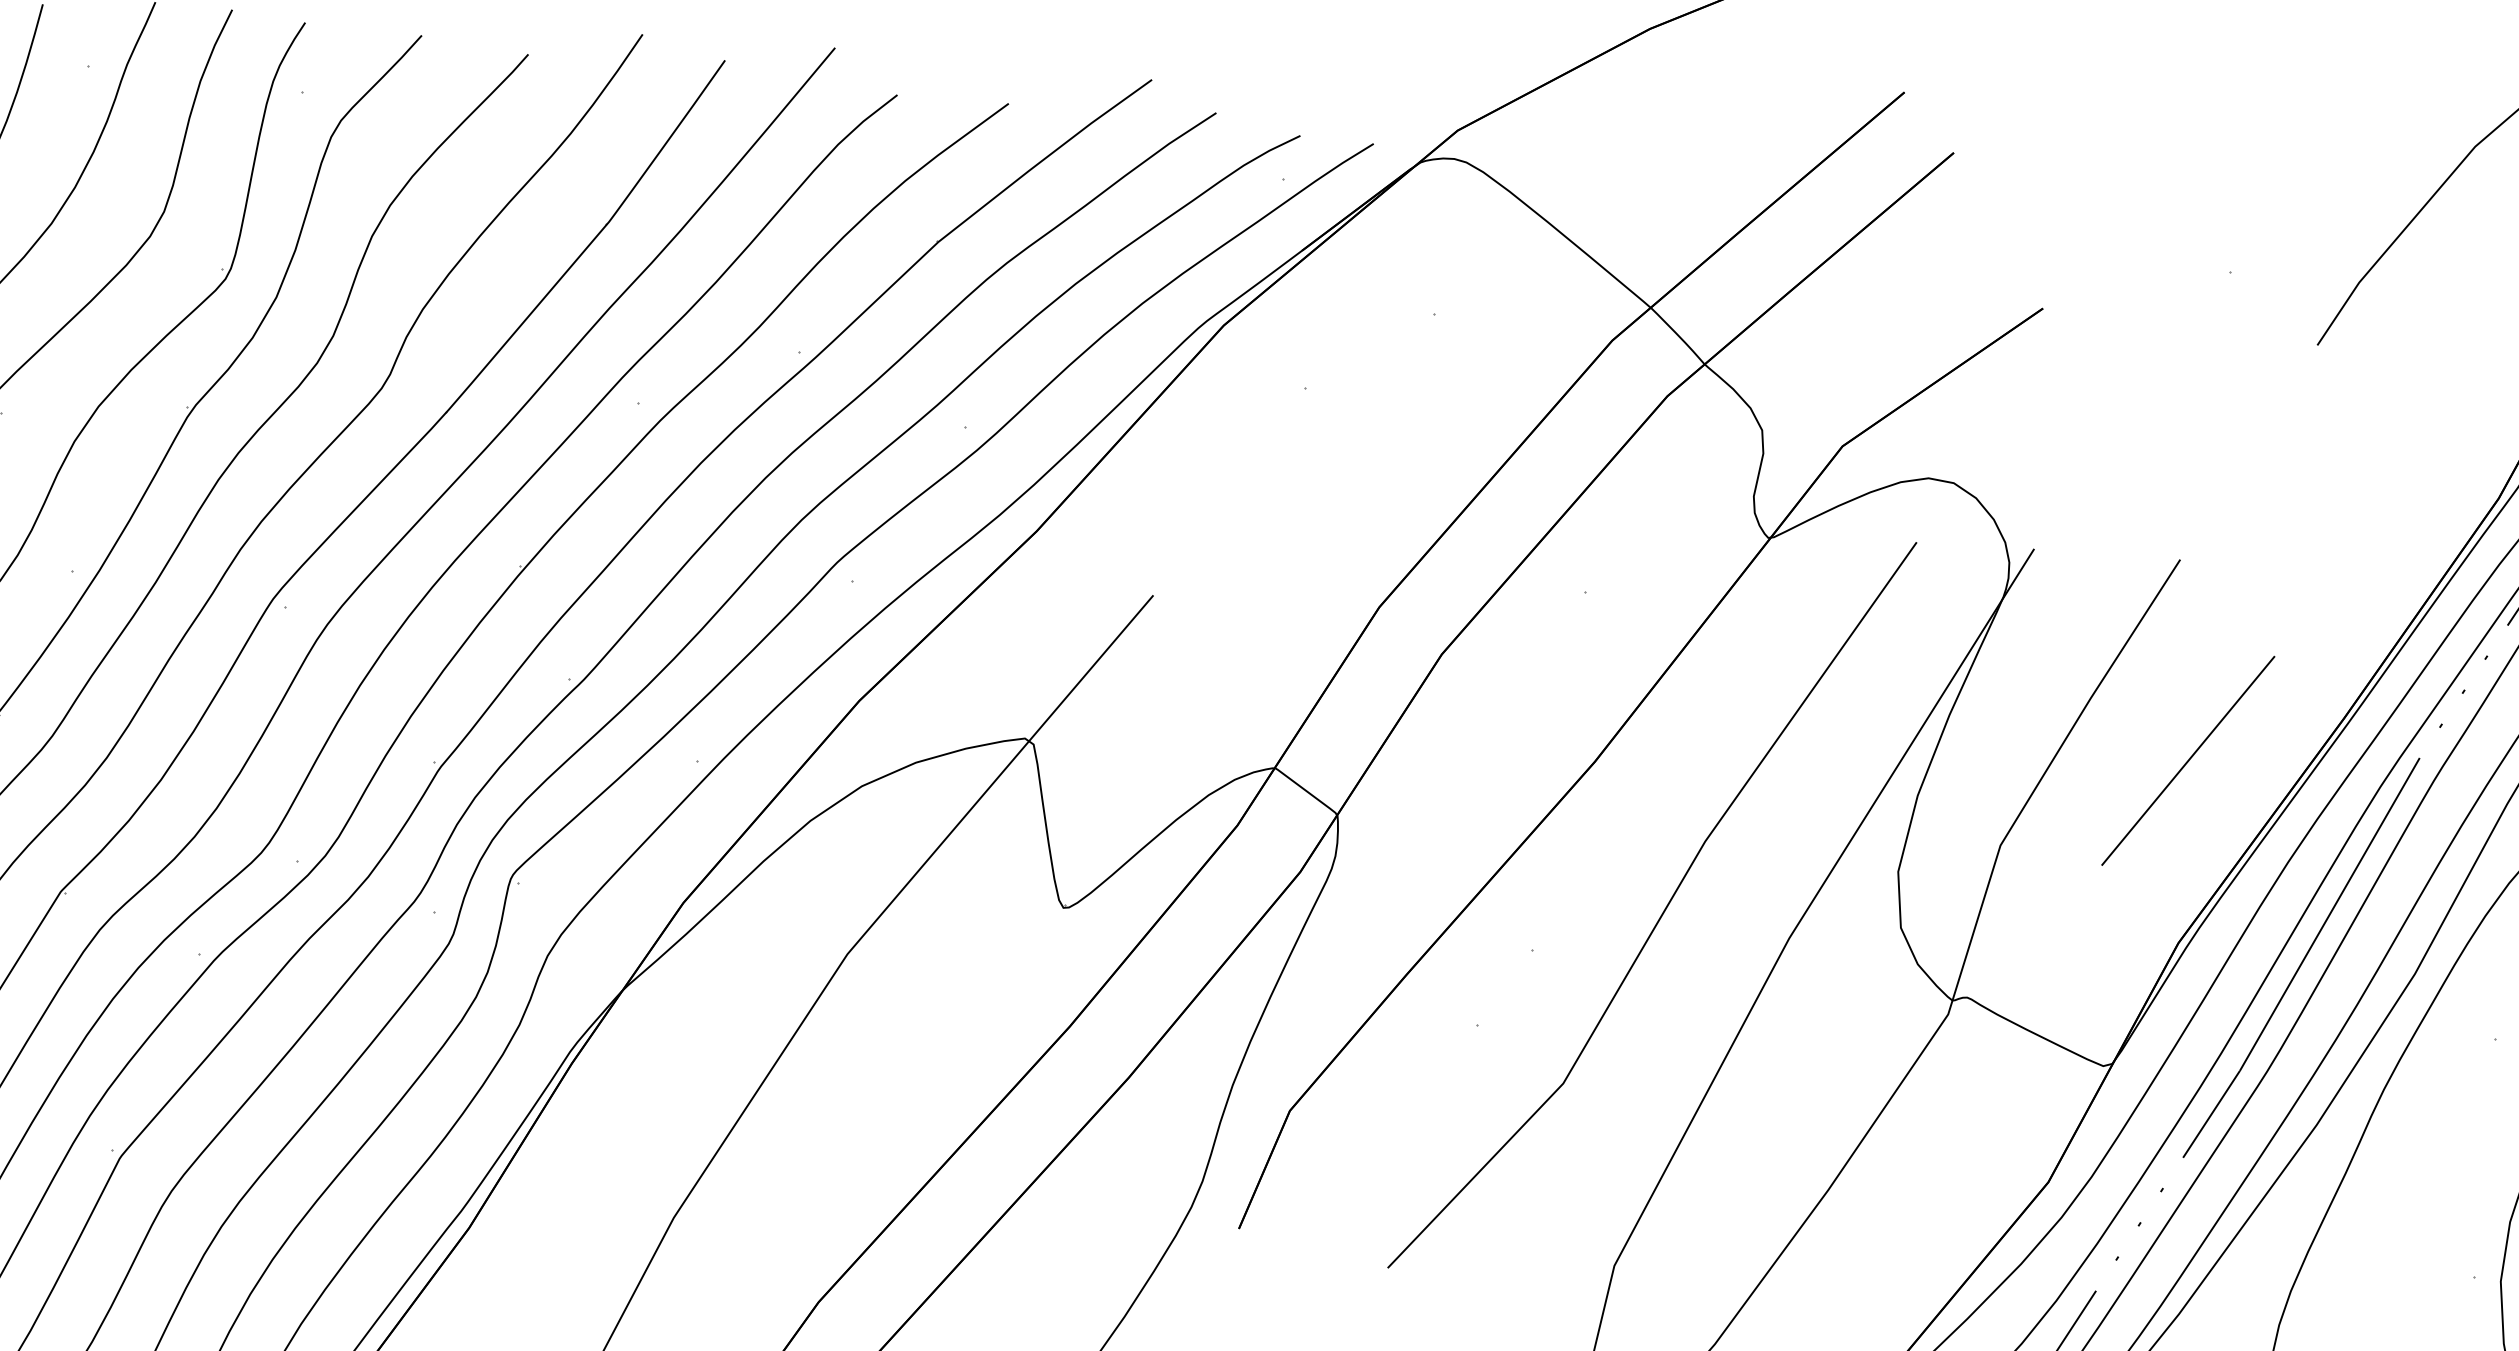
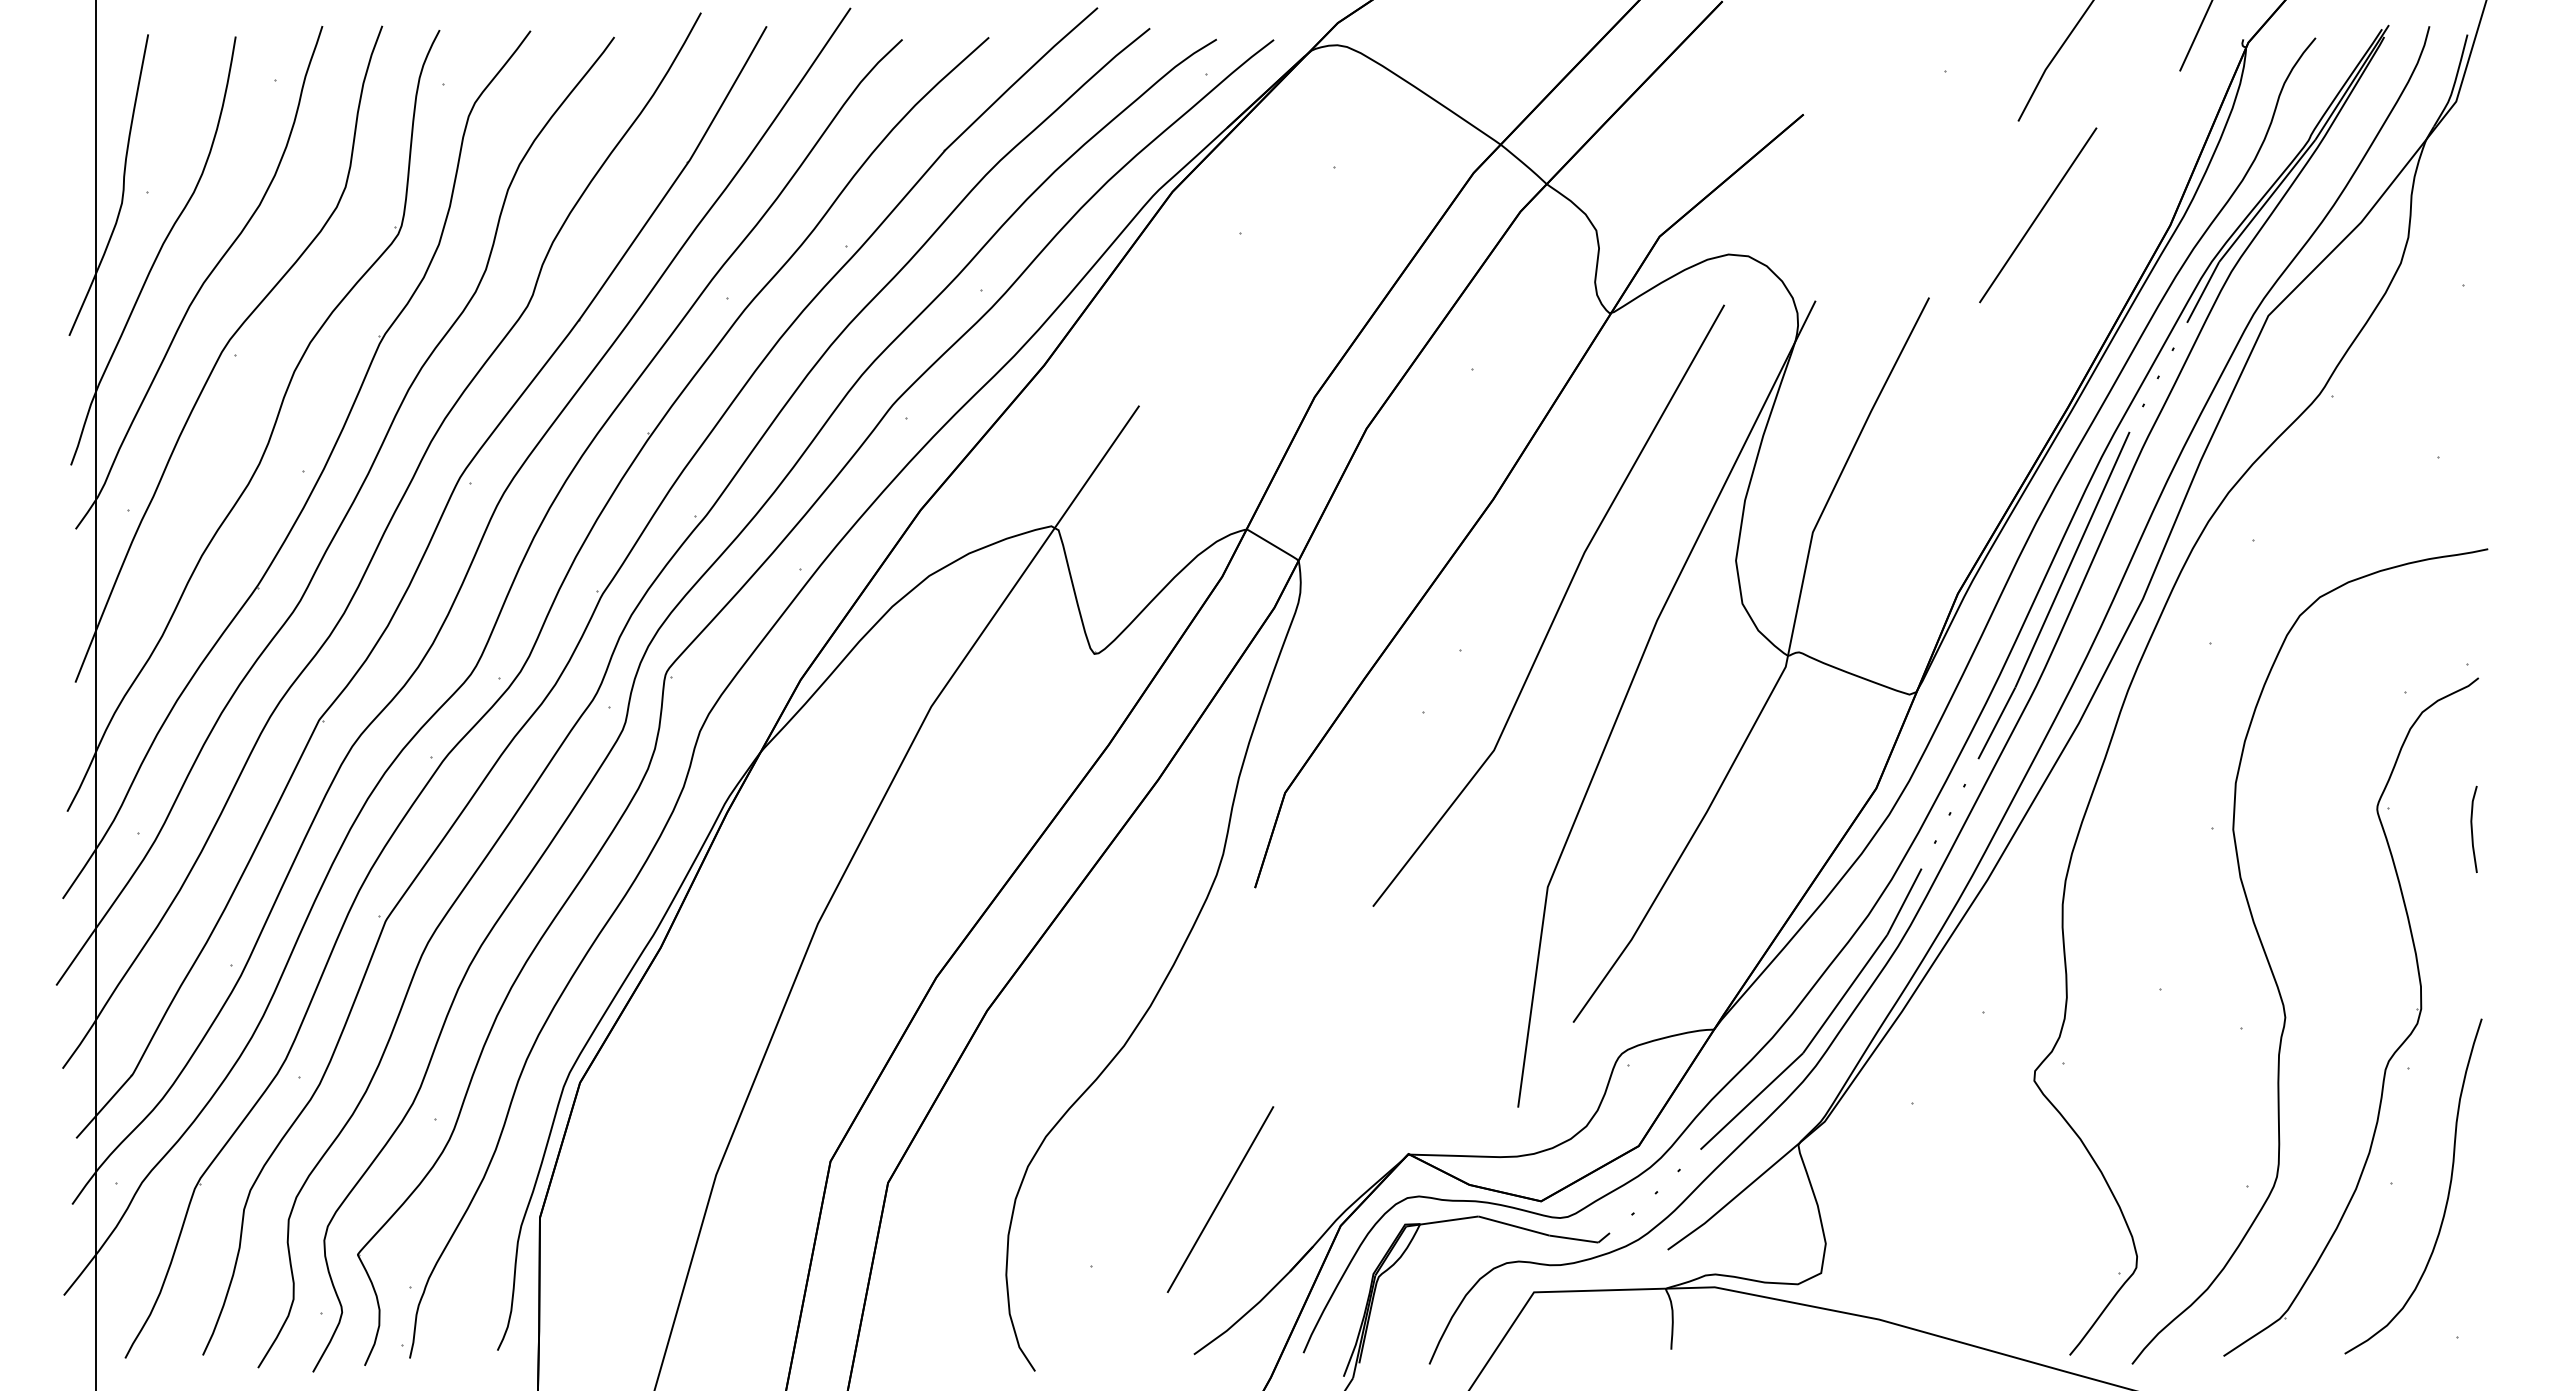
line: (2188, 761) -> (2038, 215), moved

